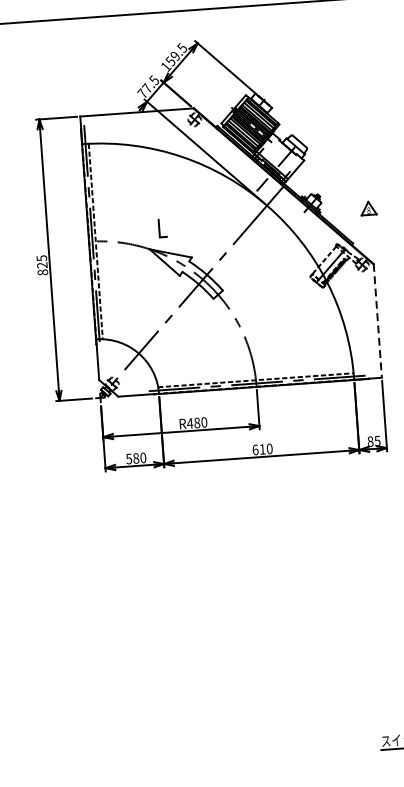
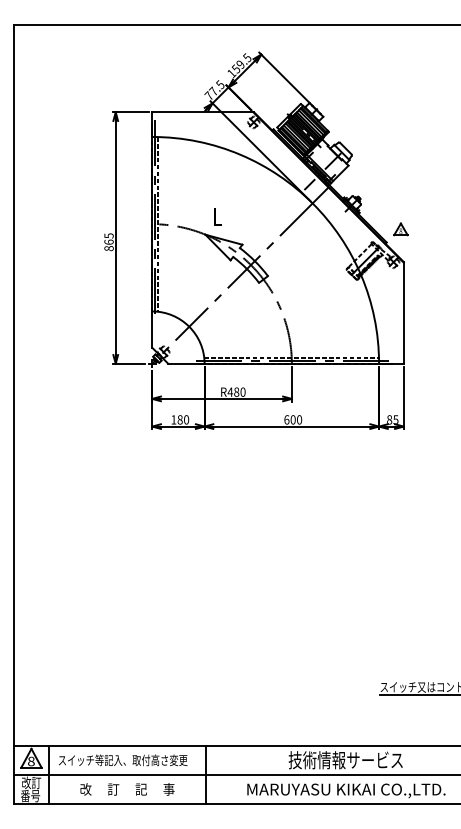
part: (368, 208) -> (400, 229), moved
text: (41, 264) -> (108, 241), 825 -> 865
line: (377, 320) -> (403, 312), dashed -> solid
text: (261, 449) -> (292, 419), 610 -> 600
text: (128, 458) -> (173, 419), 580 -> 180

